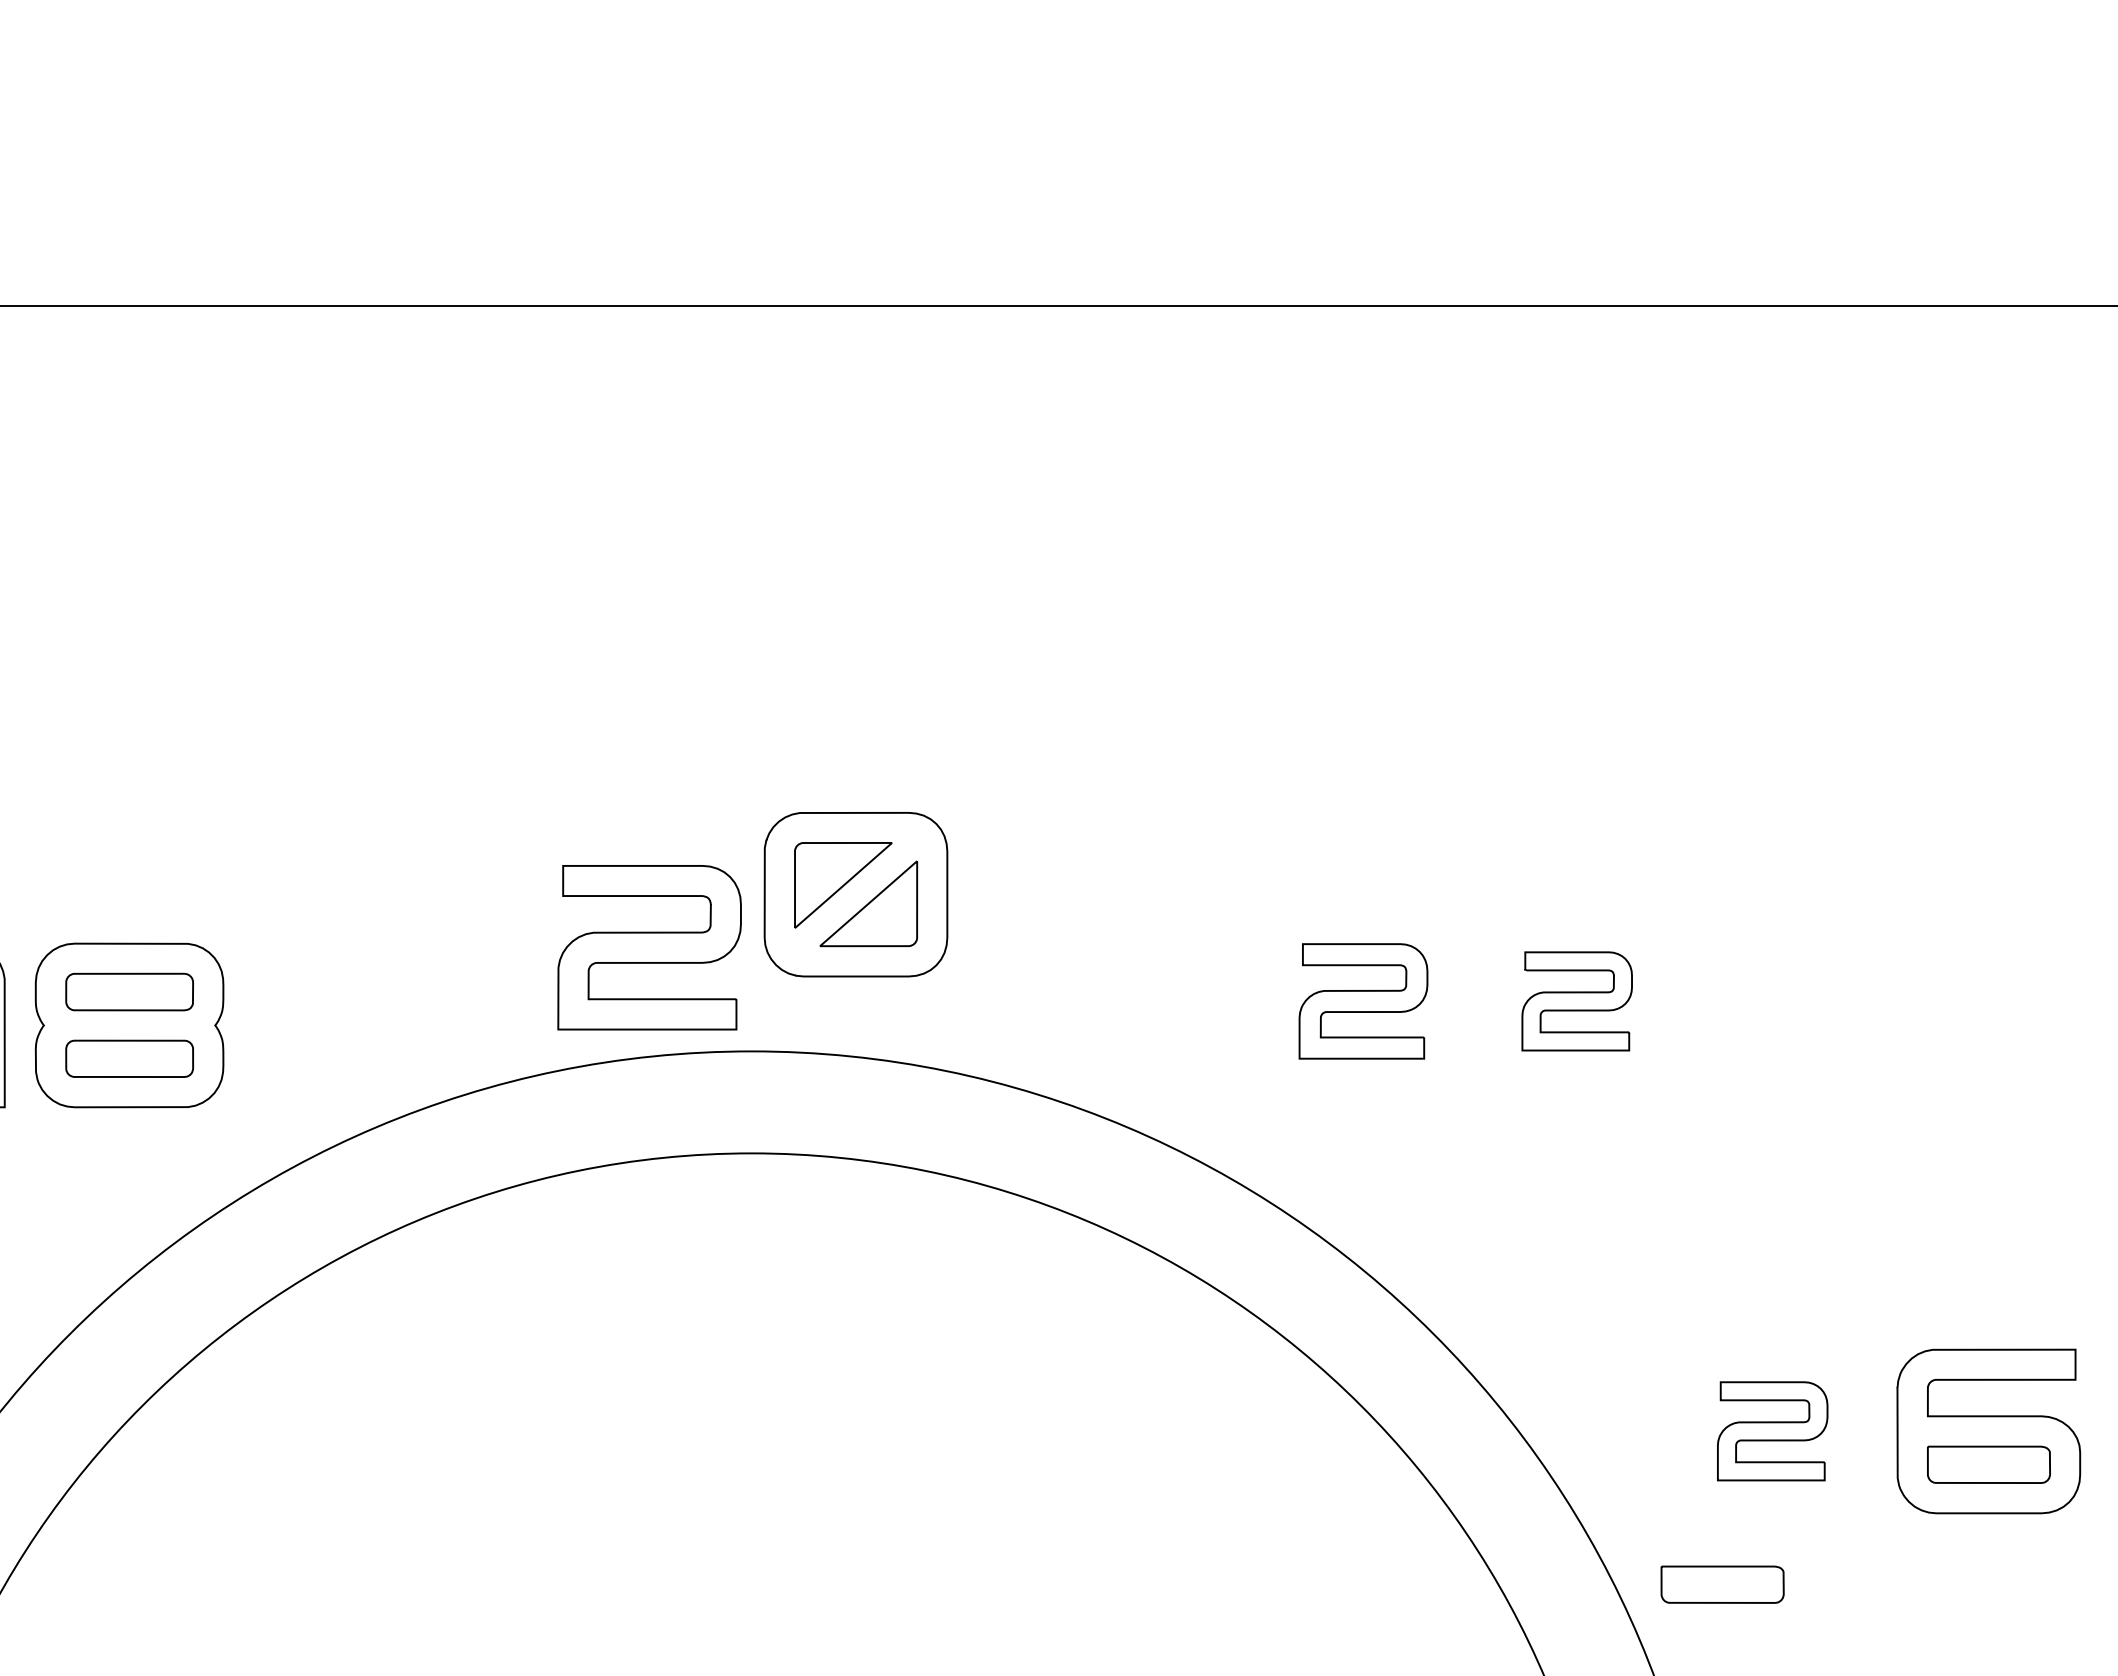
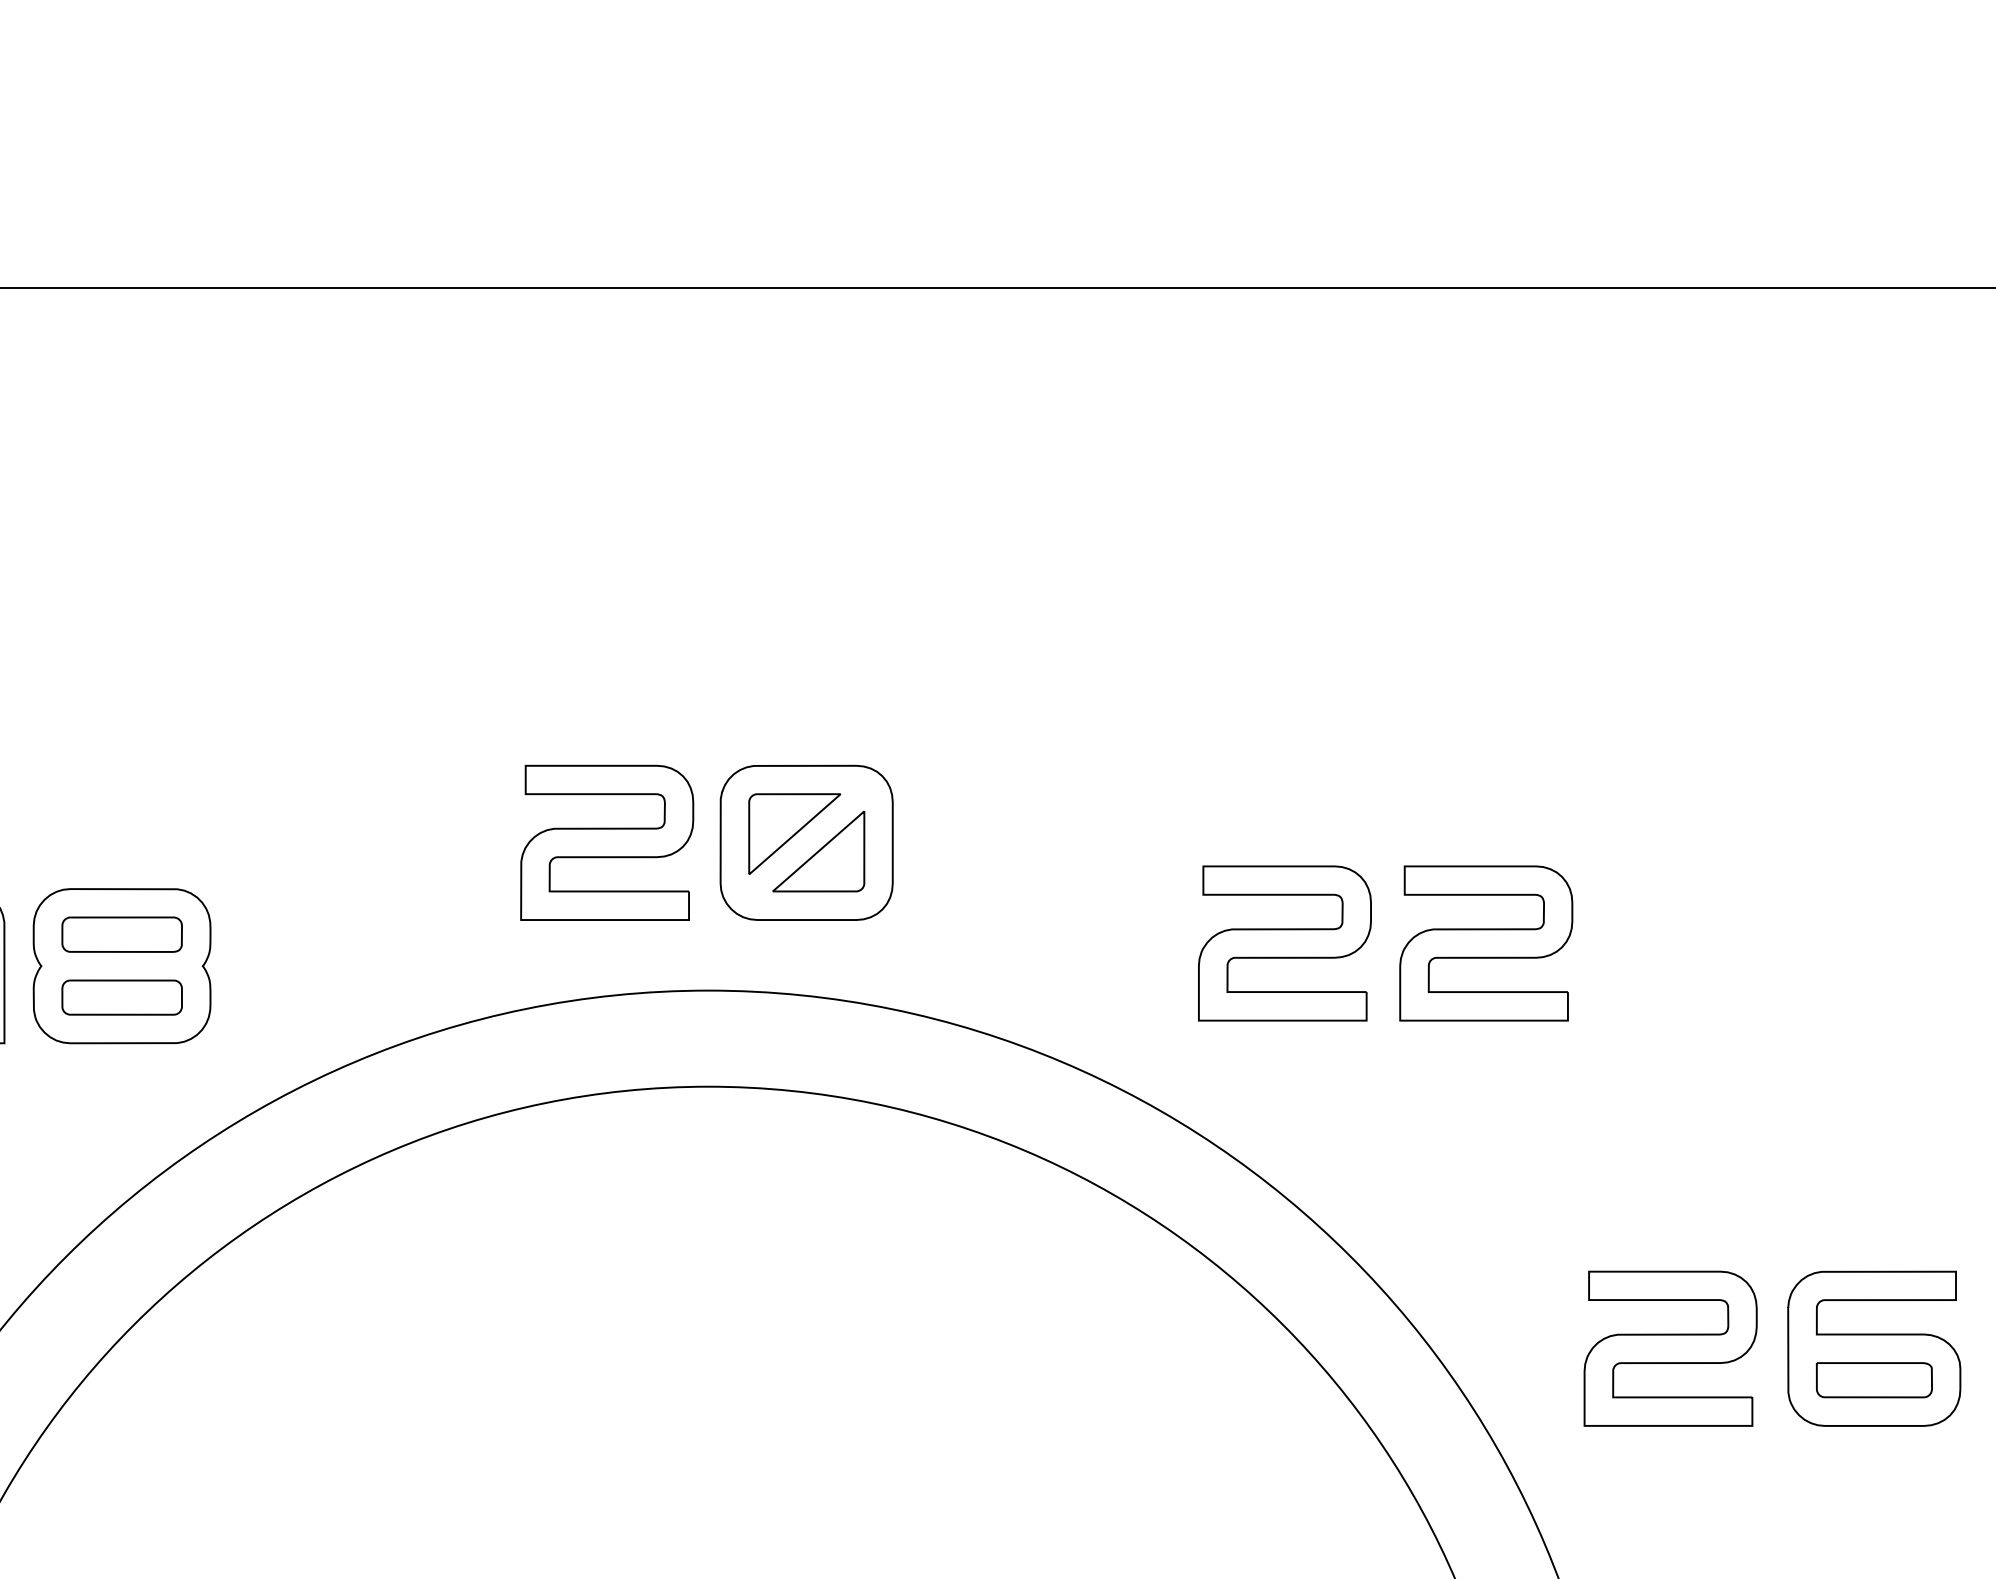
part: (649, 947) -> (607, 842), moved
part: (1363, 1001) -> (1284, 943), size x1.43
part: (1577, 1001) -> (1486, 943), size x1.67
part: (1772, 1431) -> (1670, 1348), size x1.67
part: (1722, 1585) -> (1623, 1493), removed

